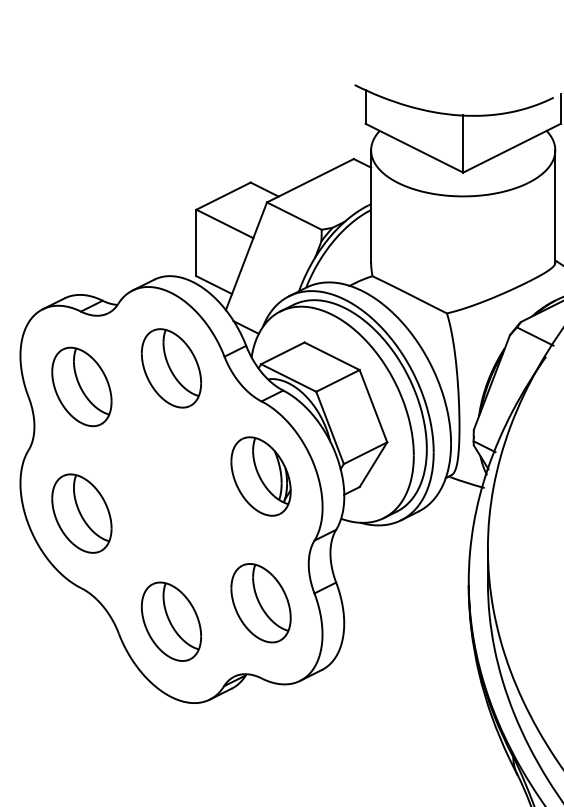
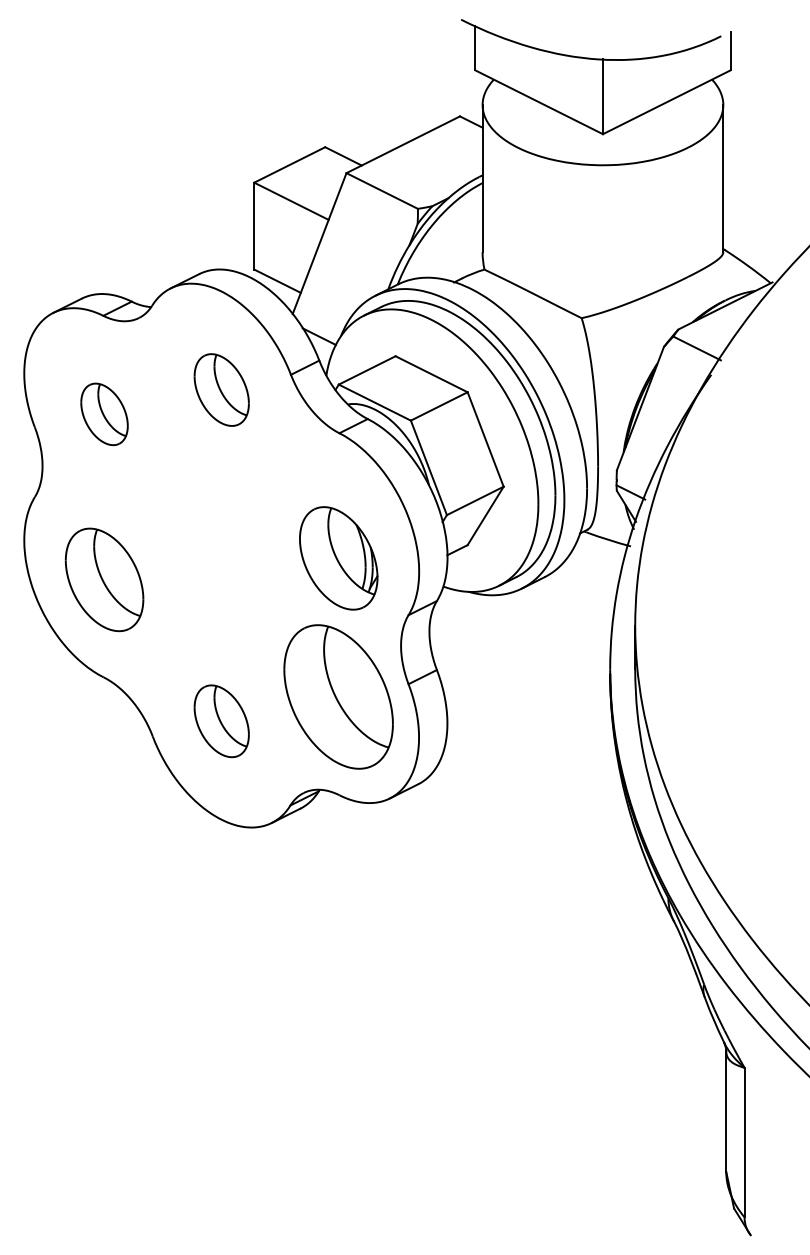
part: (171, 367) -> (221, 389), size x0.7
part: (81, 387) -> (104, 414), size x0.6
part: (260, 476) -> (338, 558), moved
part: (260, 602) -> (338, 696), size x1.4
part: (171, 621) -> (221, 721), size x0.7

